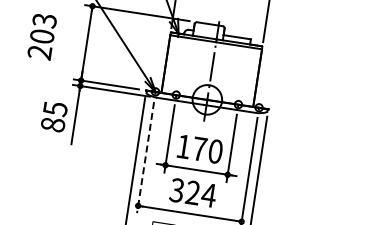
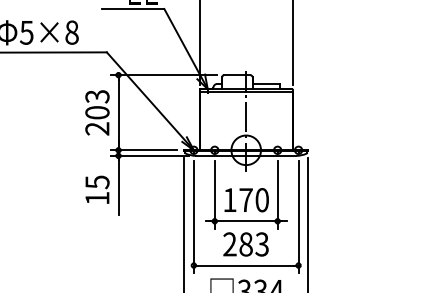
text: (42, 36) -> (97, 112), moved
text: (53, 124) -> (97, 197), 85 -> 15
line: (145, 158) -> (193, 217), dashed -> solid
text: (193, 193) -> (246, 244), 324 -> 283

